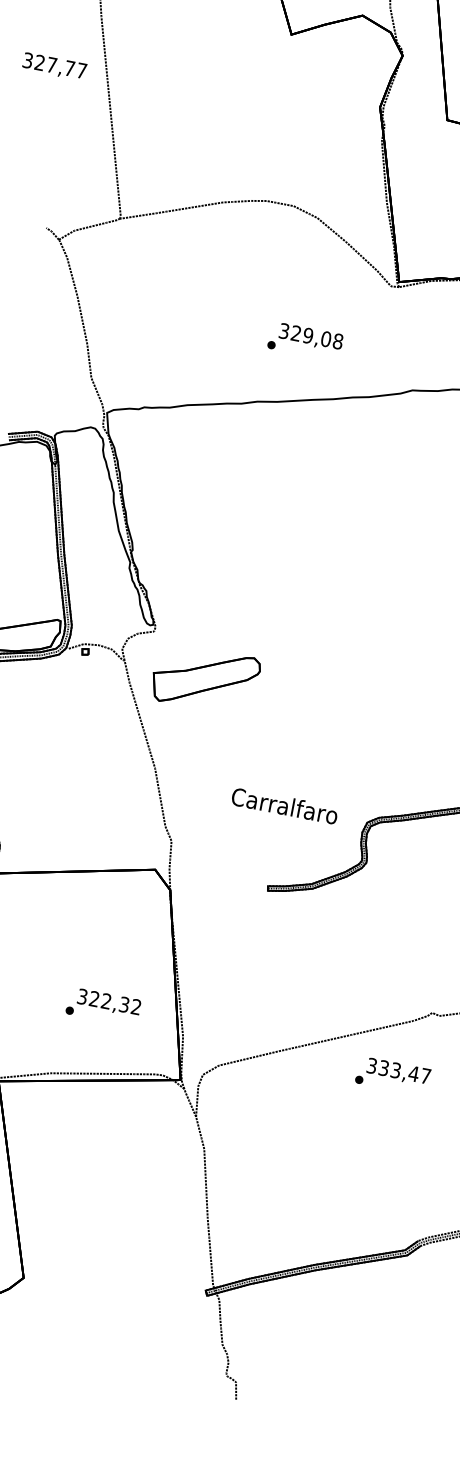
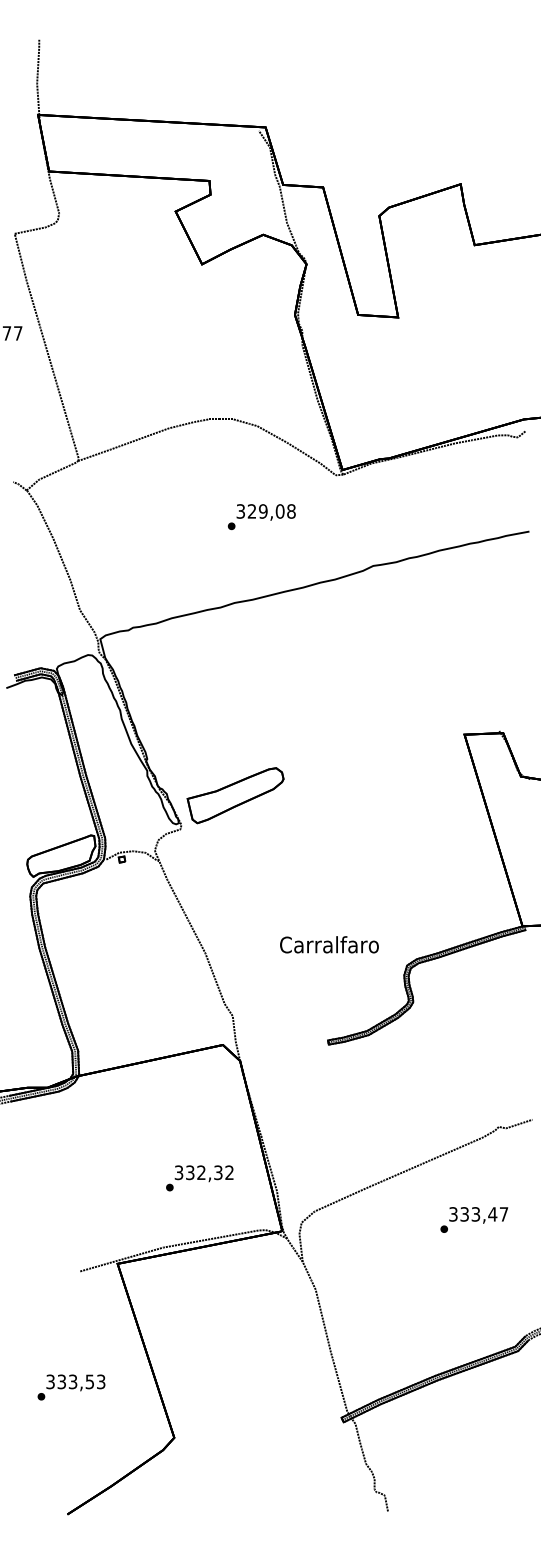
text: (305, 341) -> (261, 517), moved
part: (205, 679) -> (235, 795), moved
text: (284, 805) -> (329, 944), moved
text: (94, 999) -> (190, 1173), 322,32 -> 332,32
text: (393, 1075) -> (474, 1219), moved

